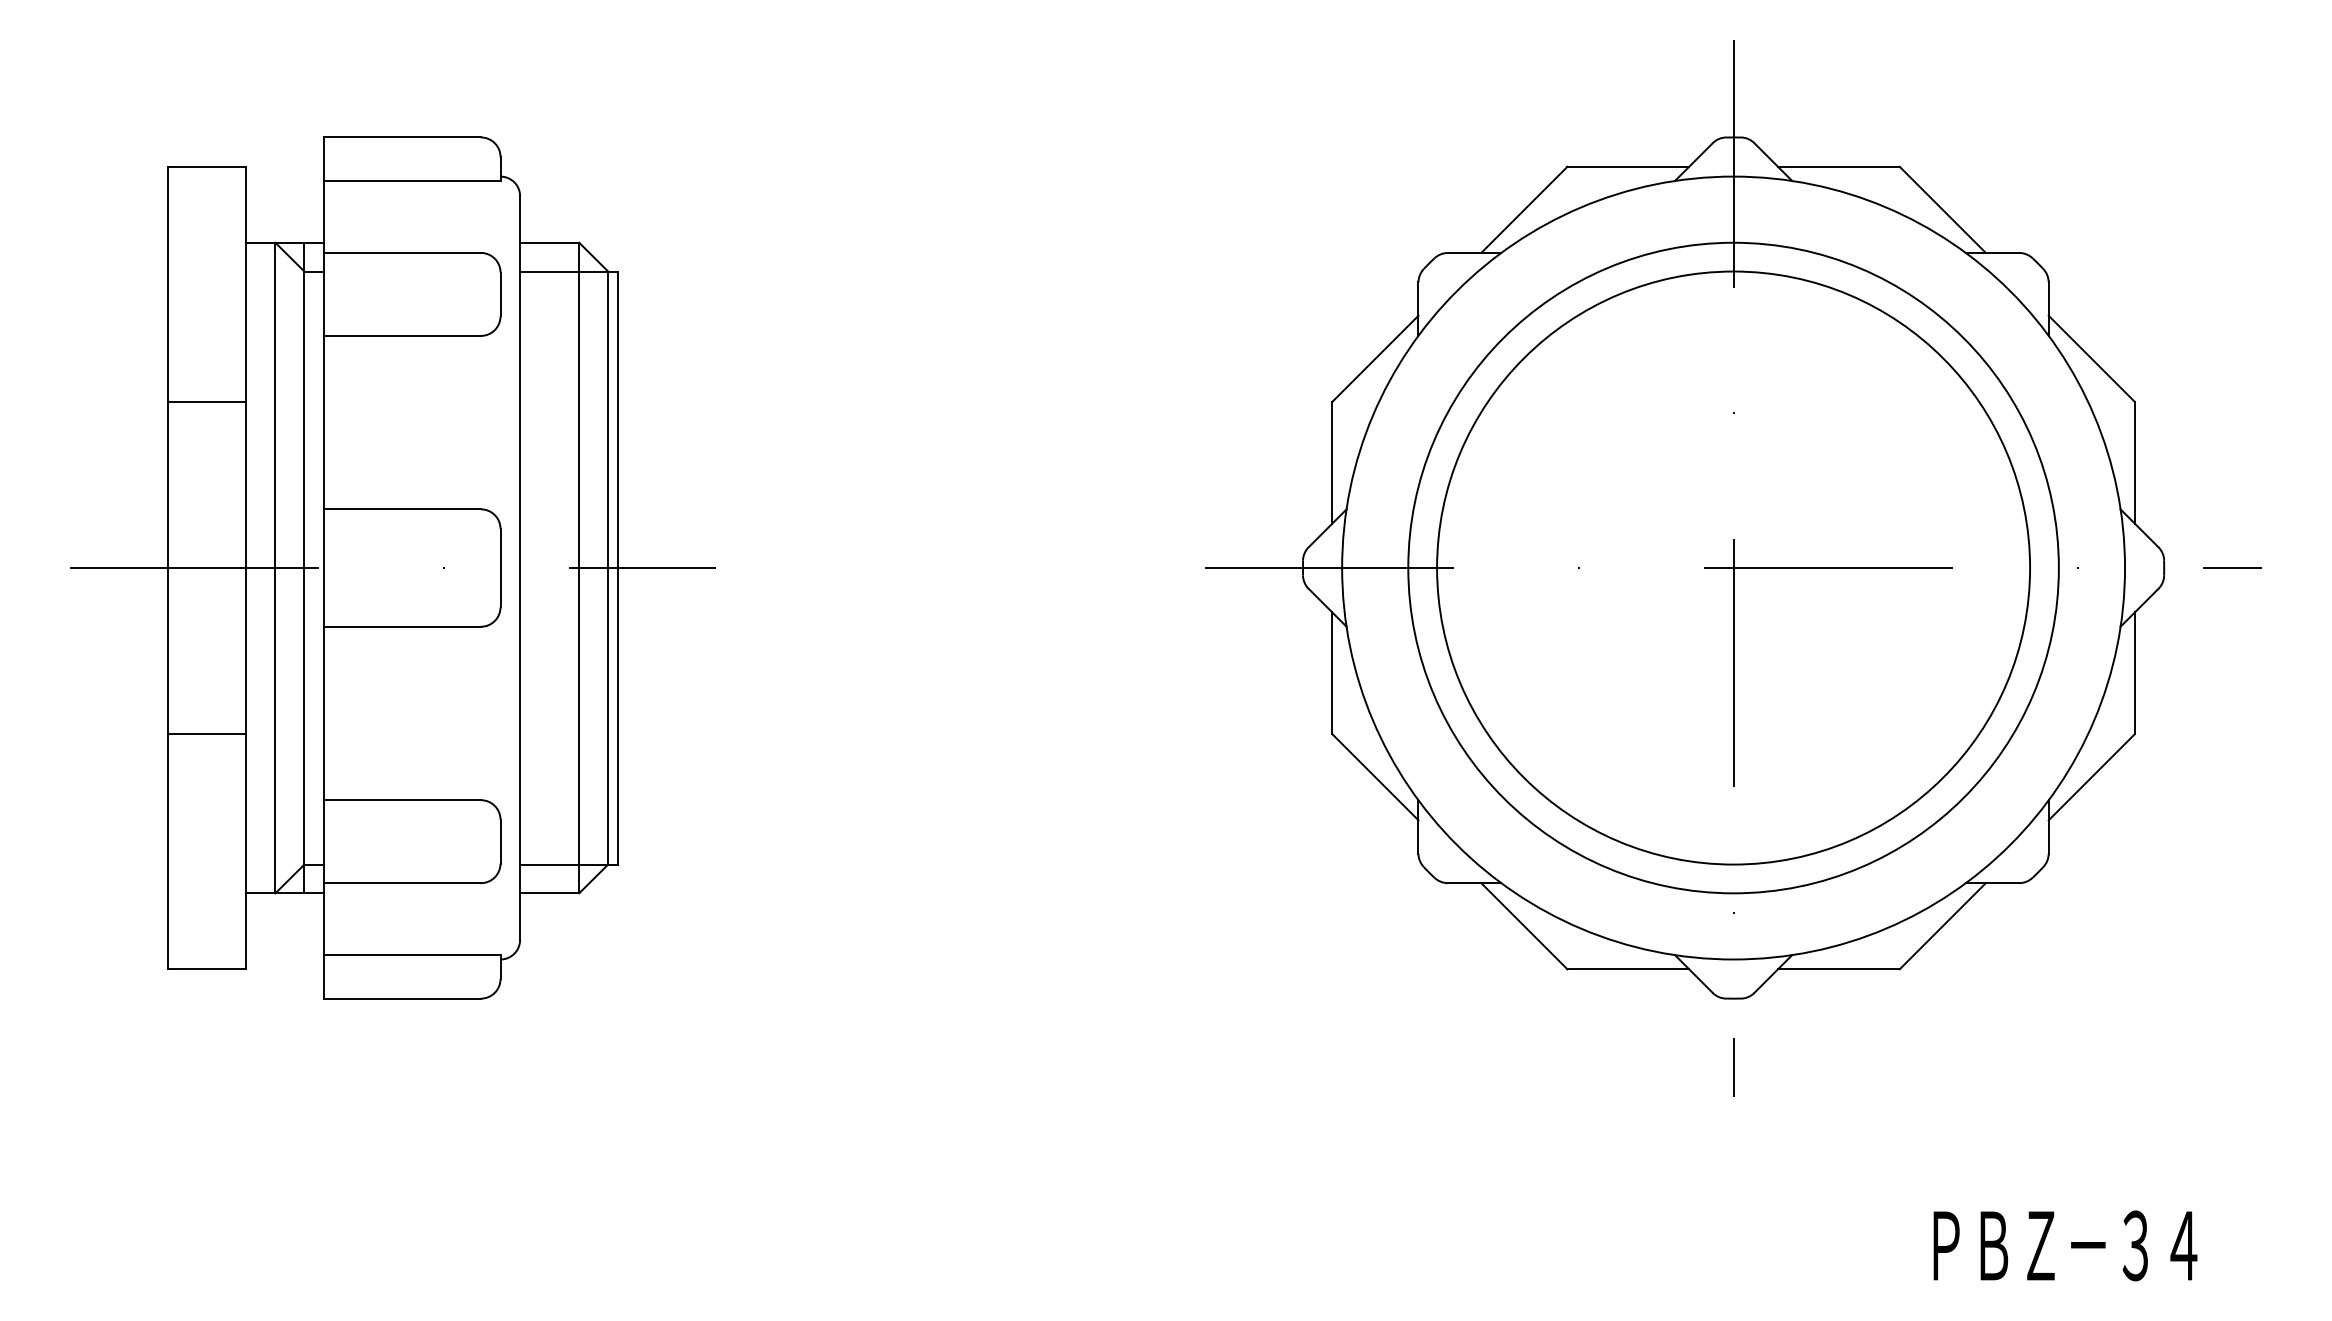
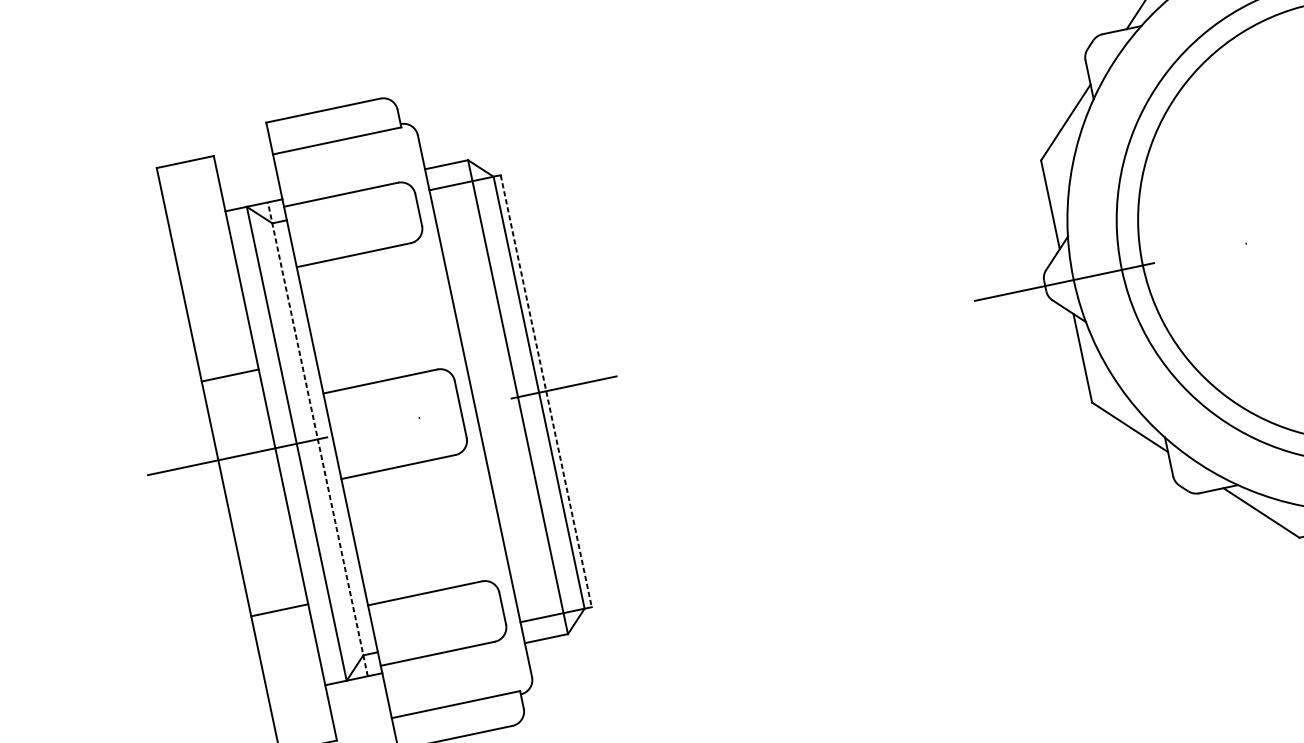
line: (206, 401) -> (229, 375), moved
line: (304, 567) -> (317, 438), solid -> dashed
line: (617, 568) -> (545, 391), solid -> dashed
line: (206, 734) -> (279, 610), moved

